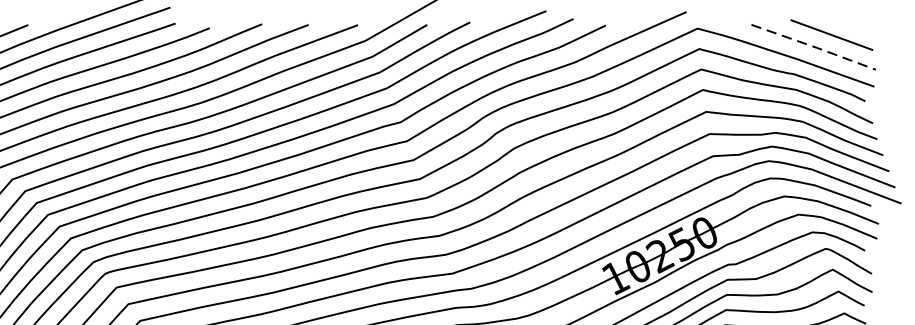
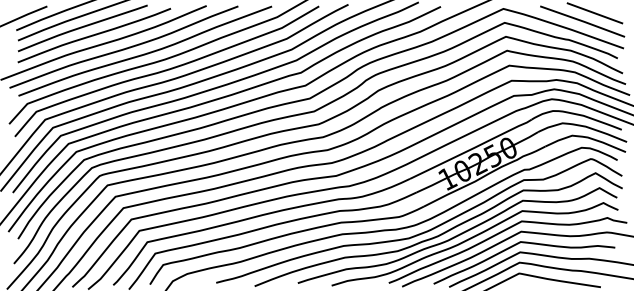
line: (813, 47) -> (582, 21), dashed -> solid

